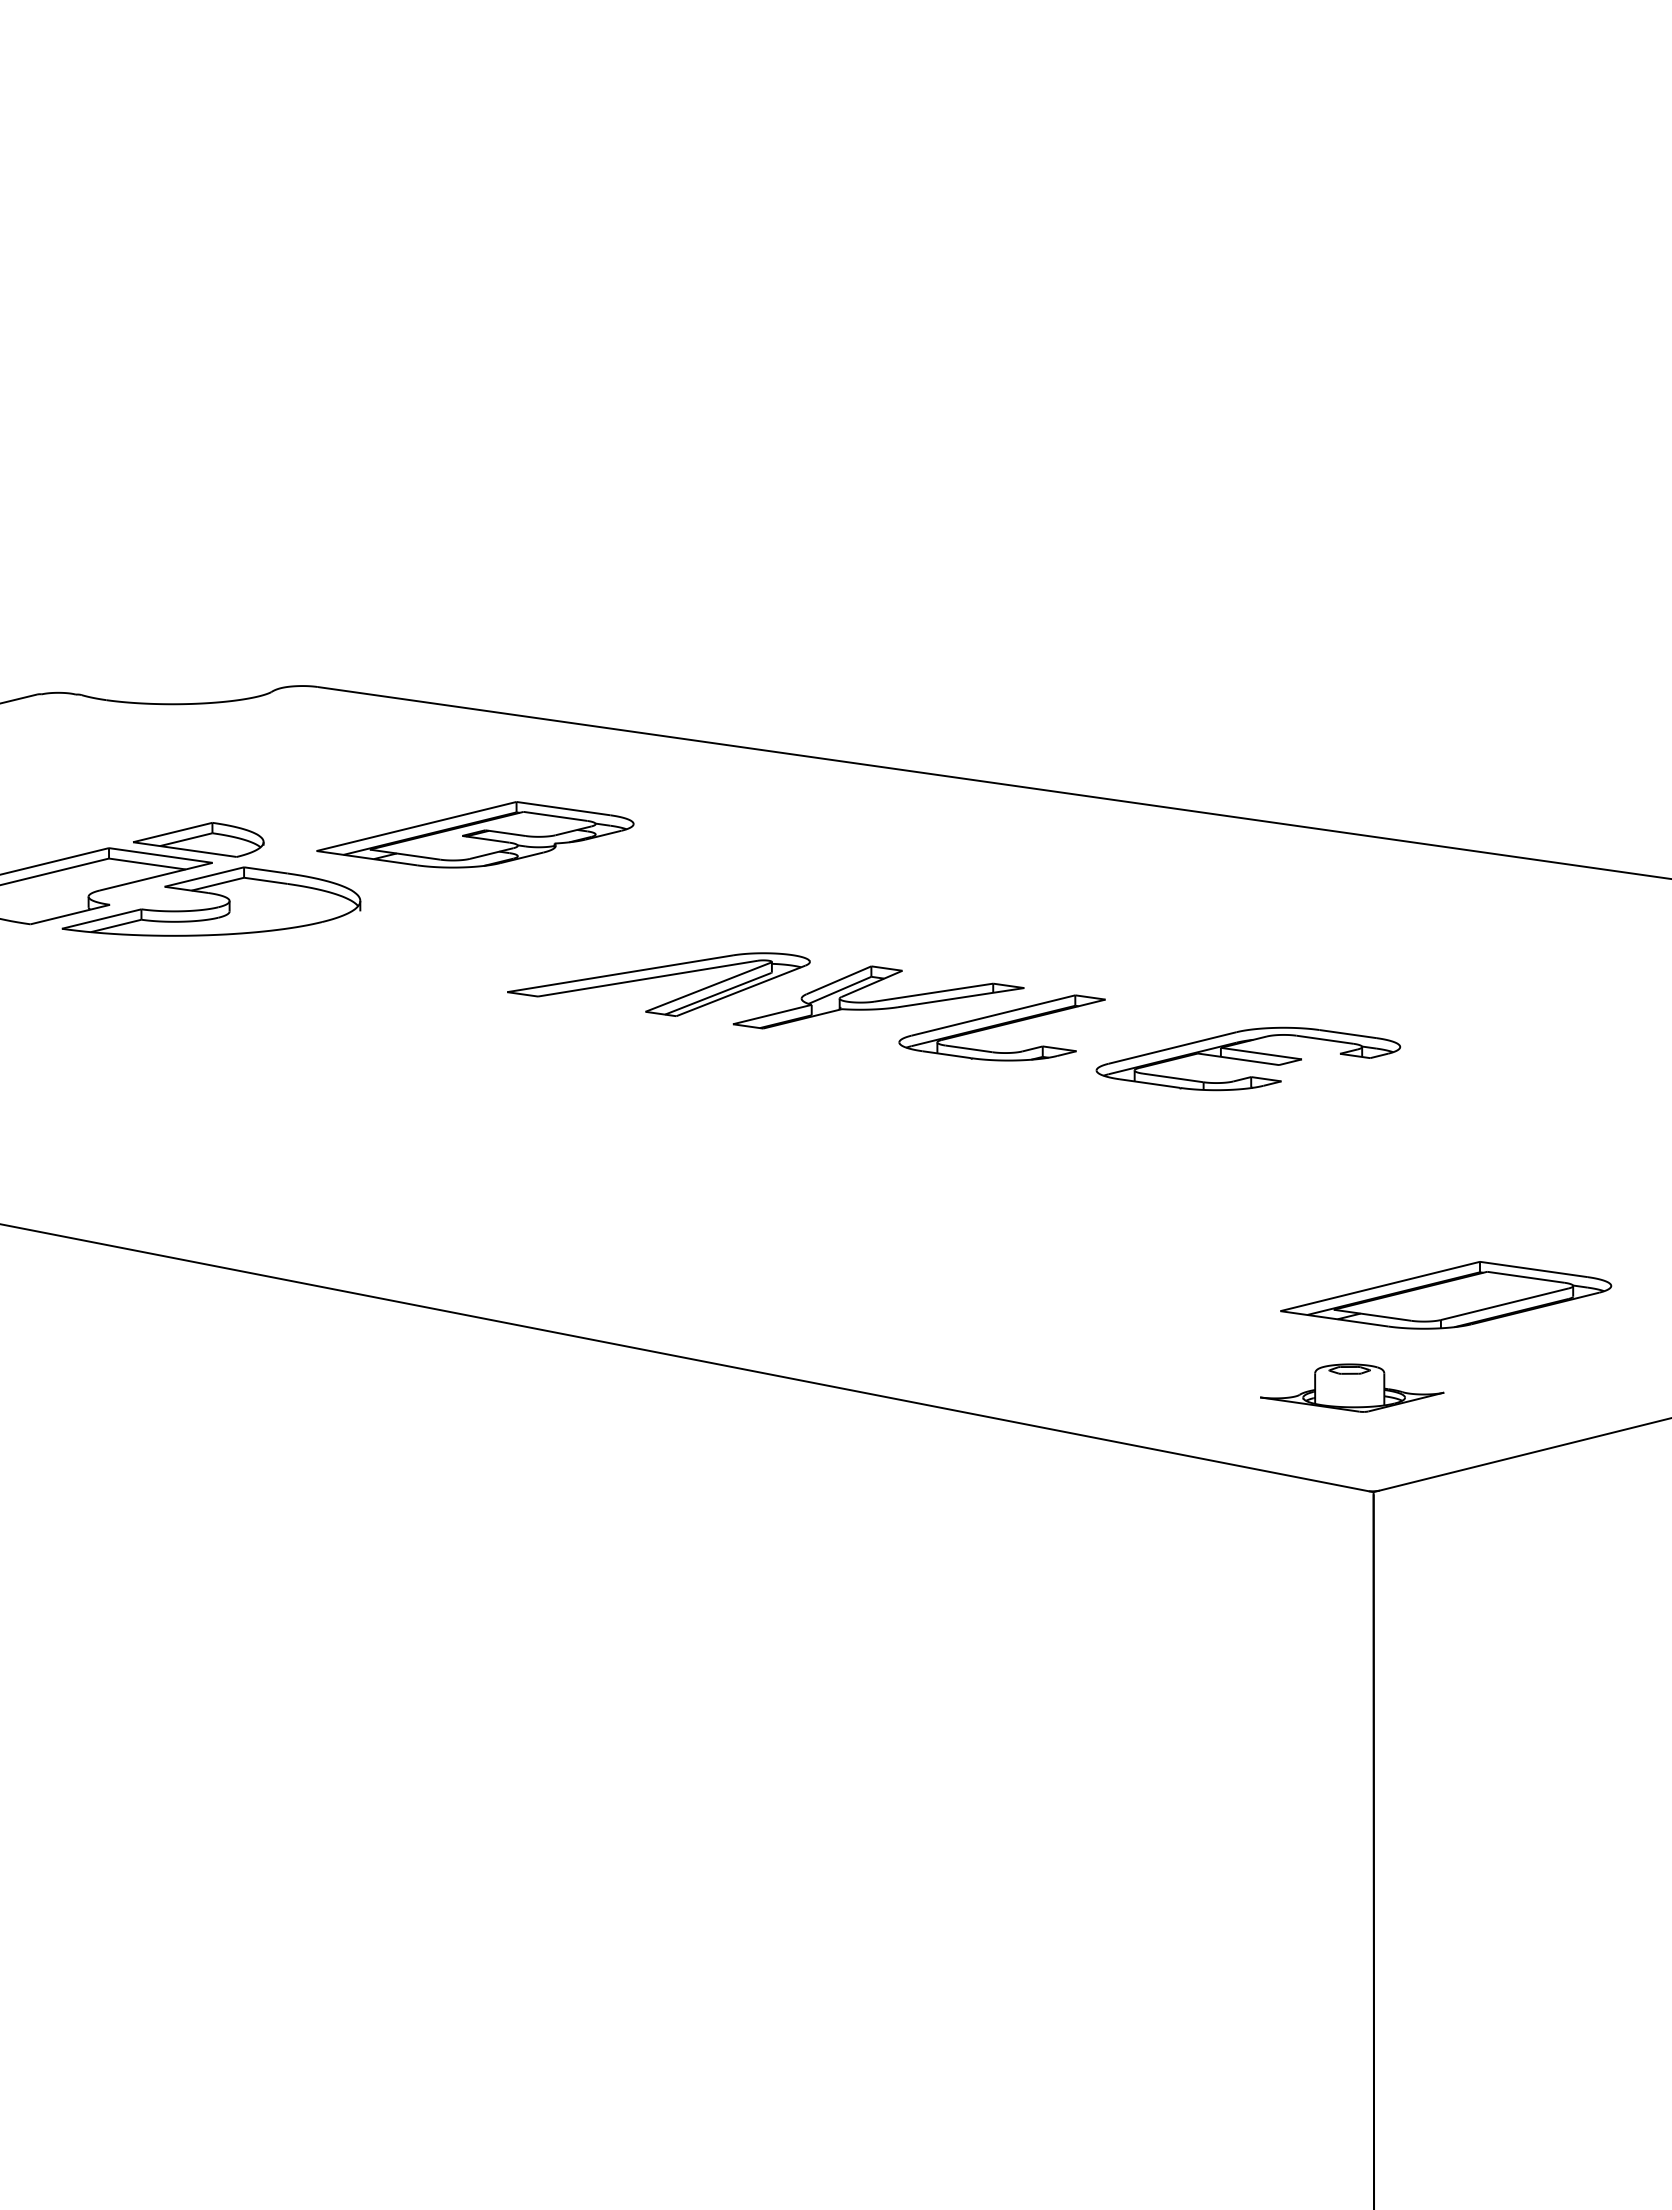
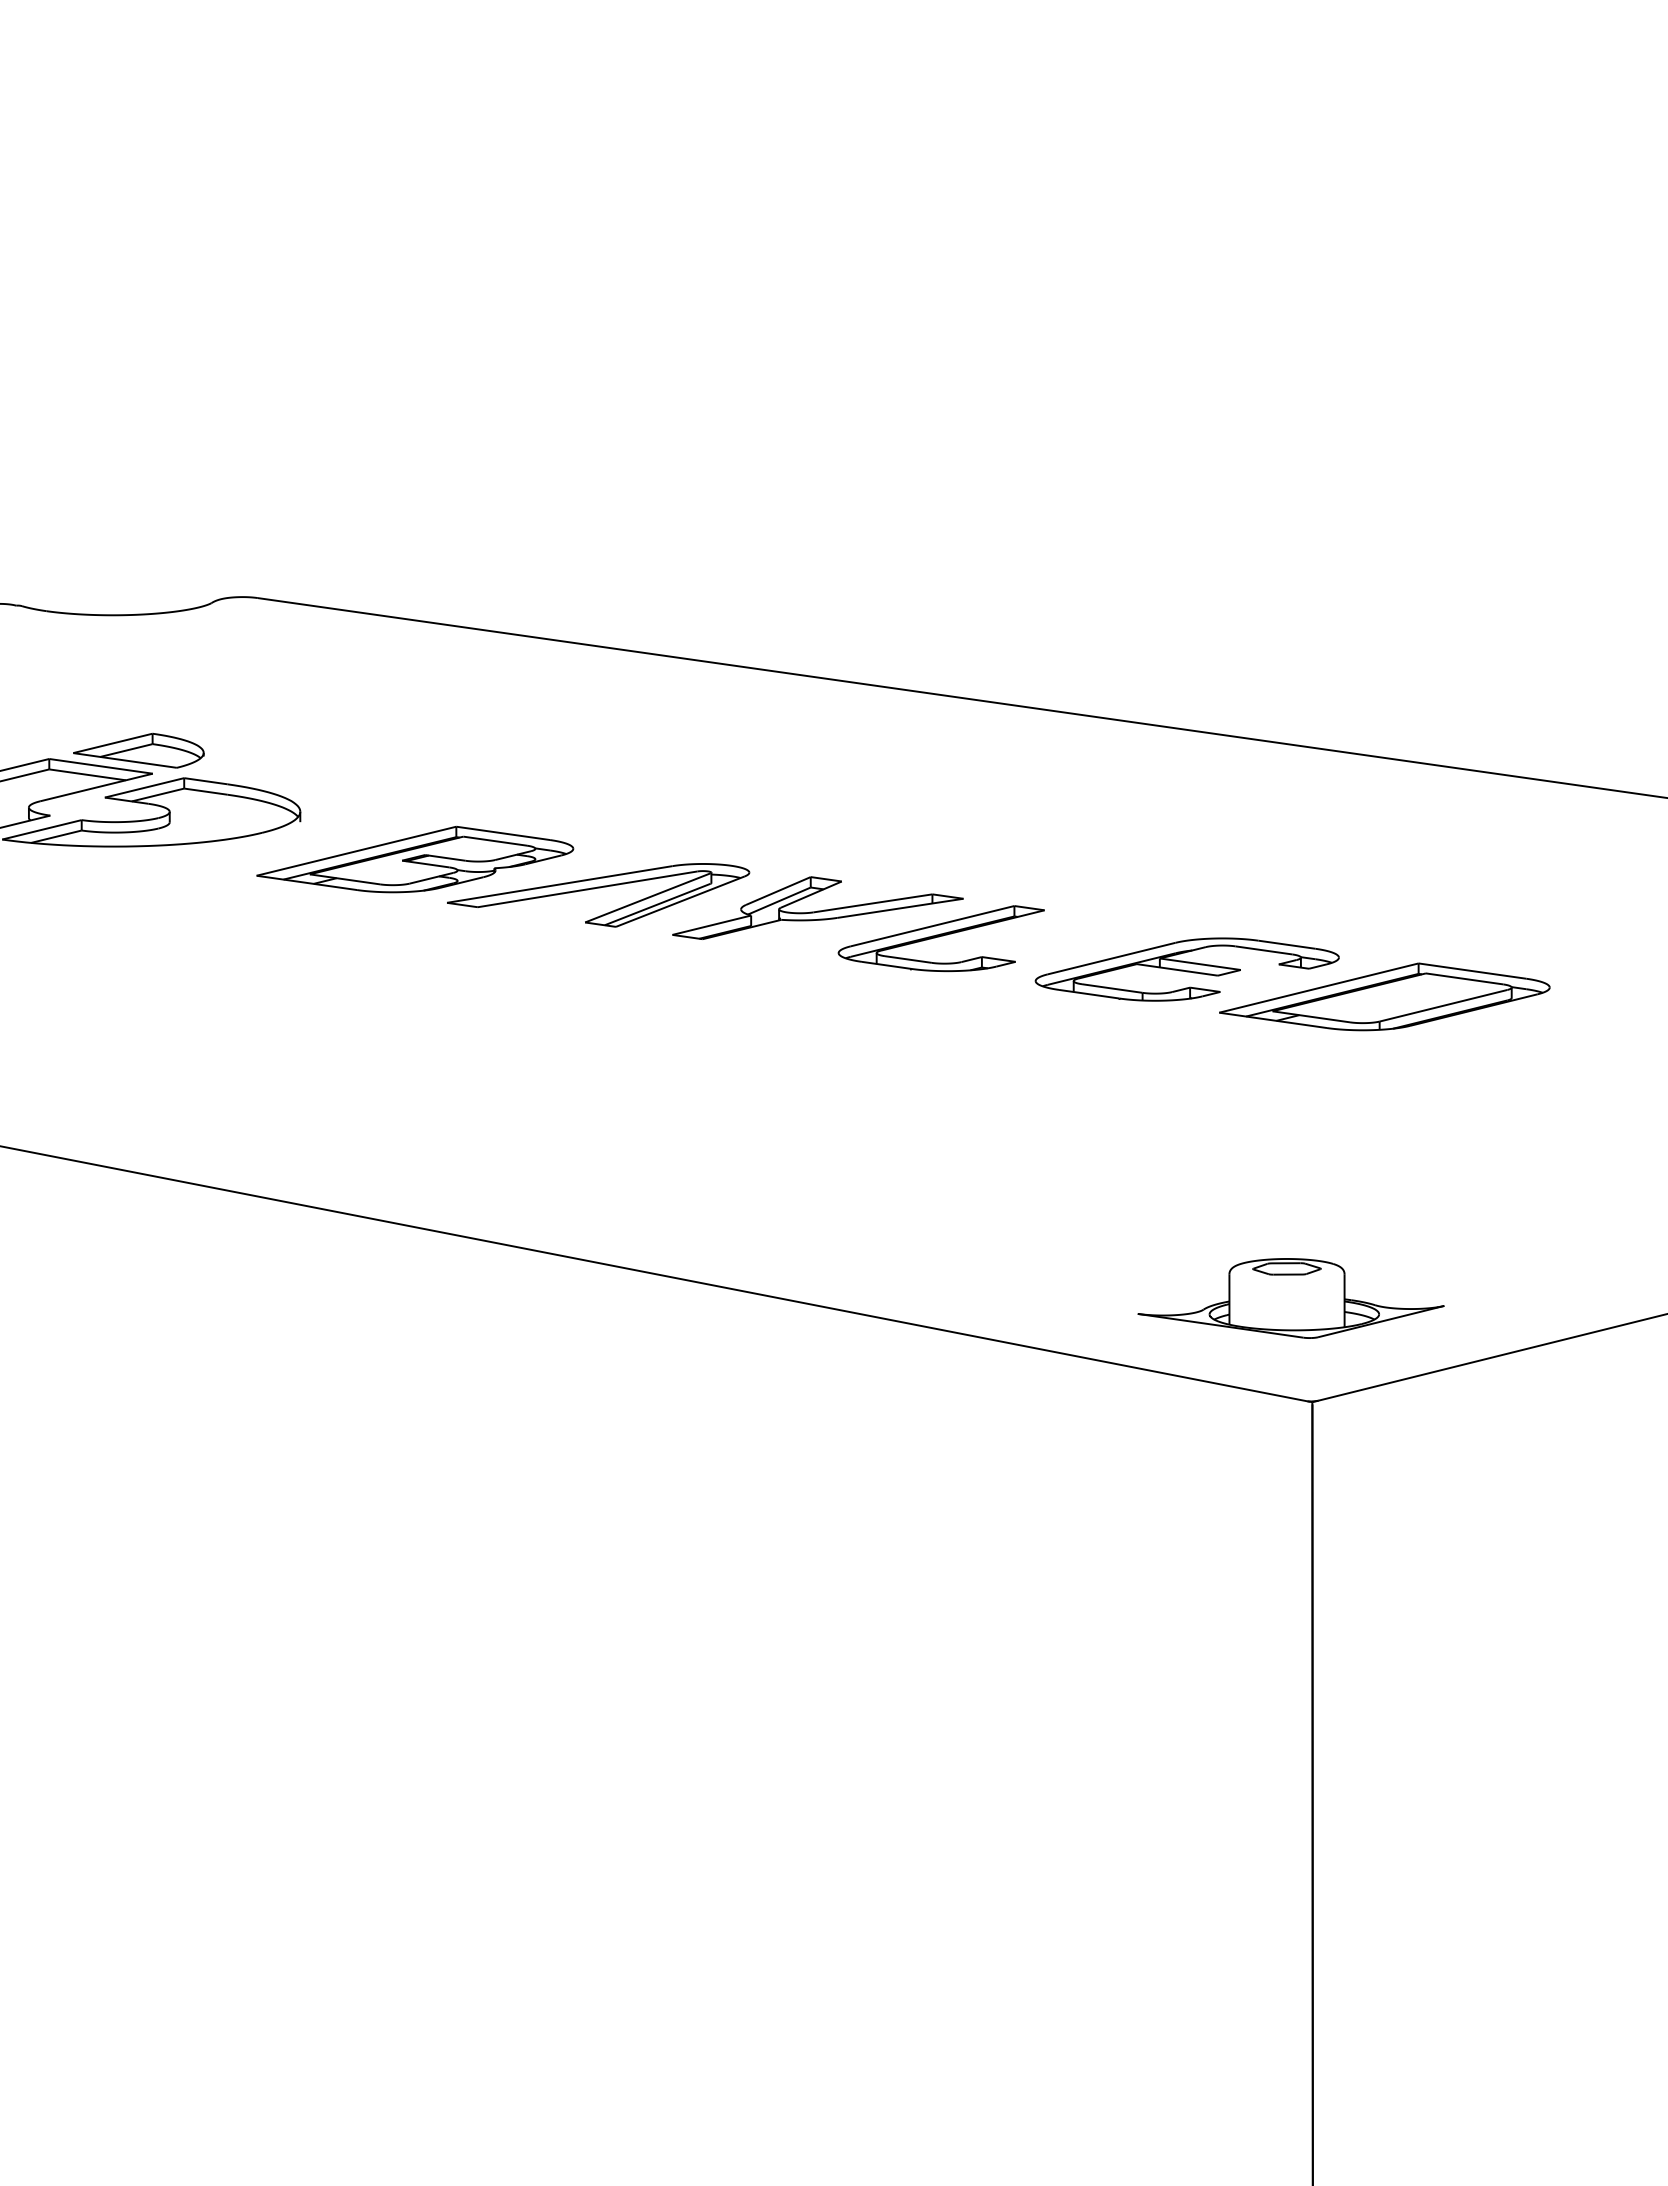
part: (475, 834) -> (415, 859), moved
part: (1446, 1295) -> (1385, 997), moved
part: (1351, 1387) -> (1290, 1297), size x1.67

